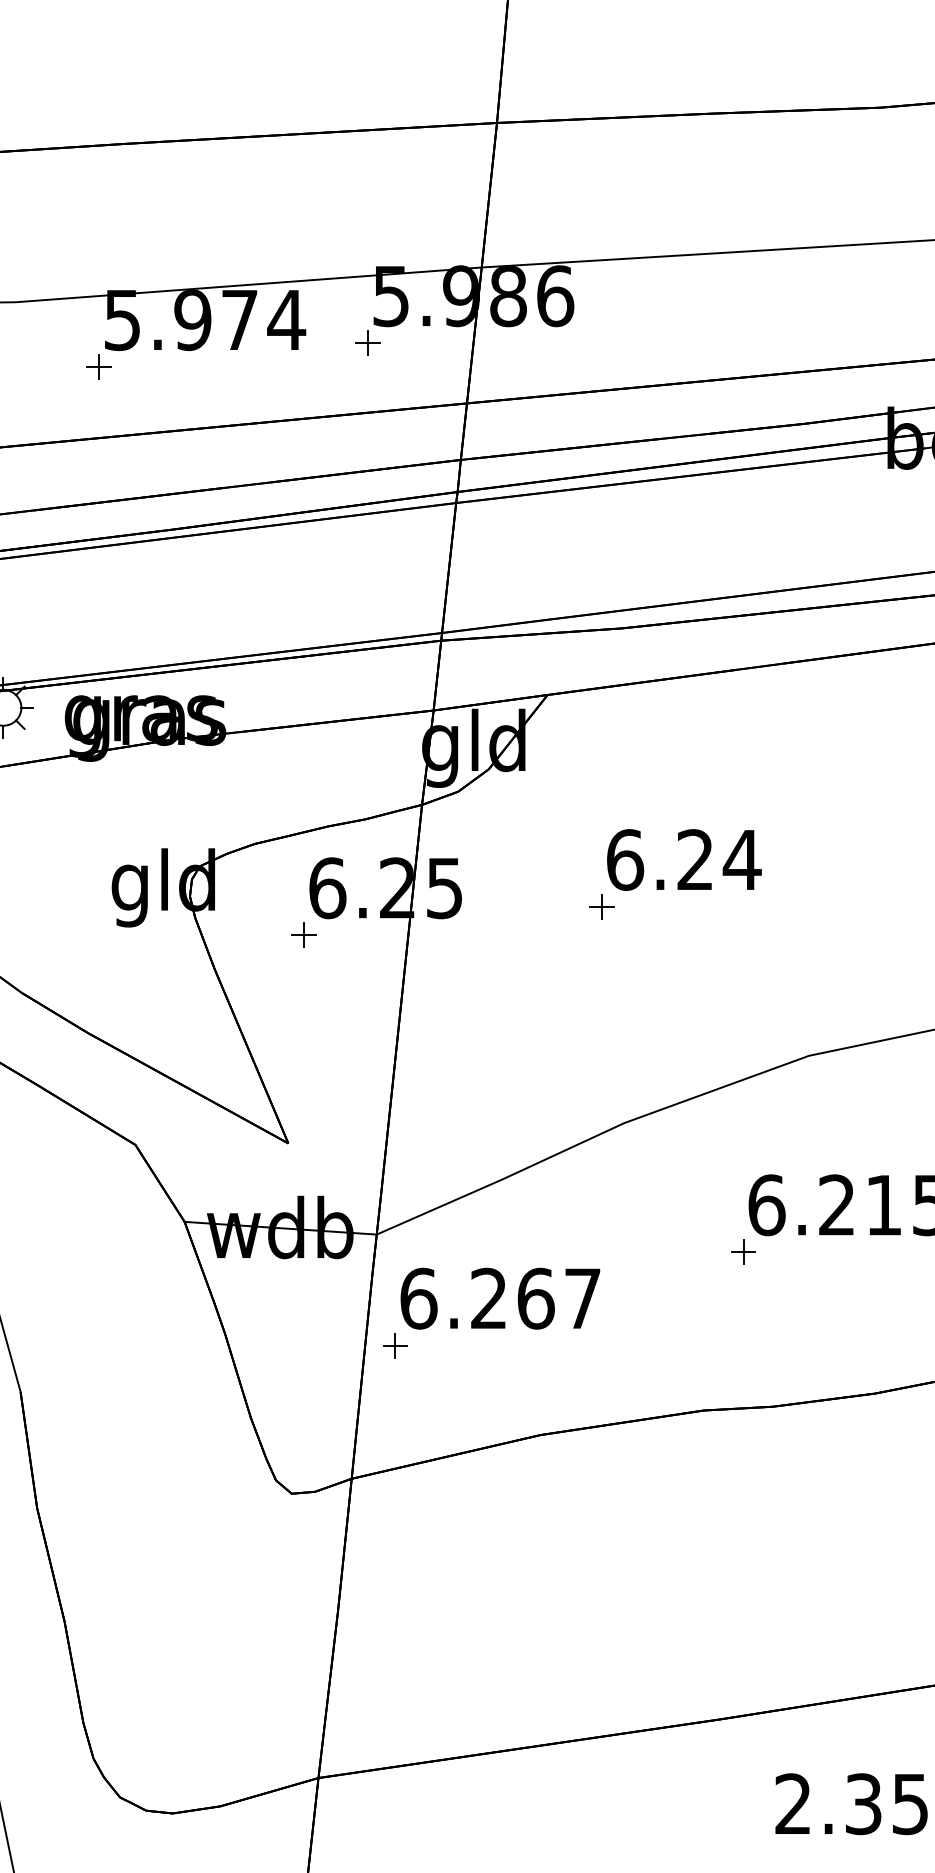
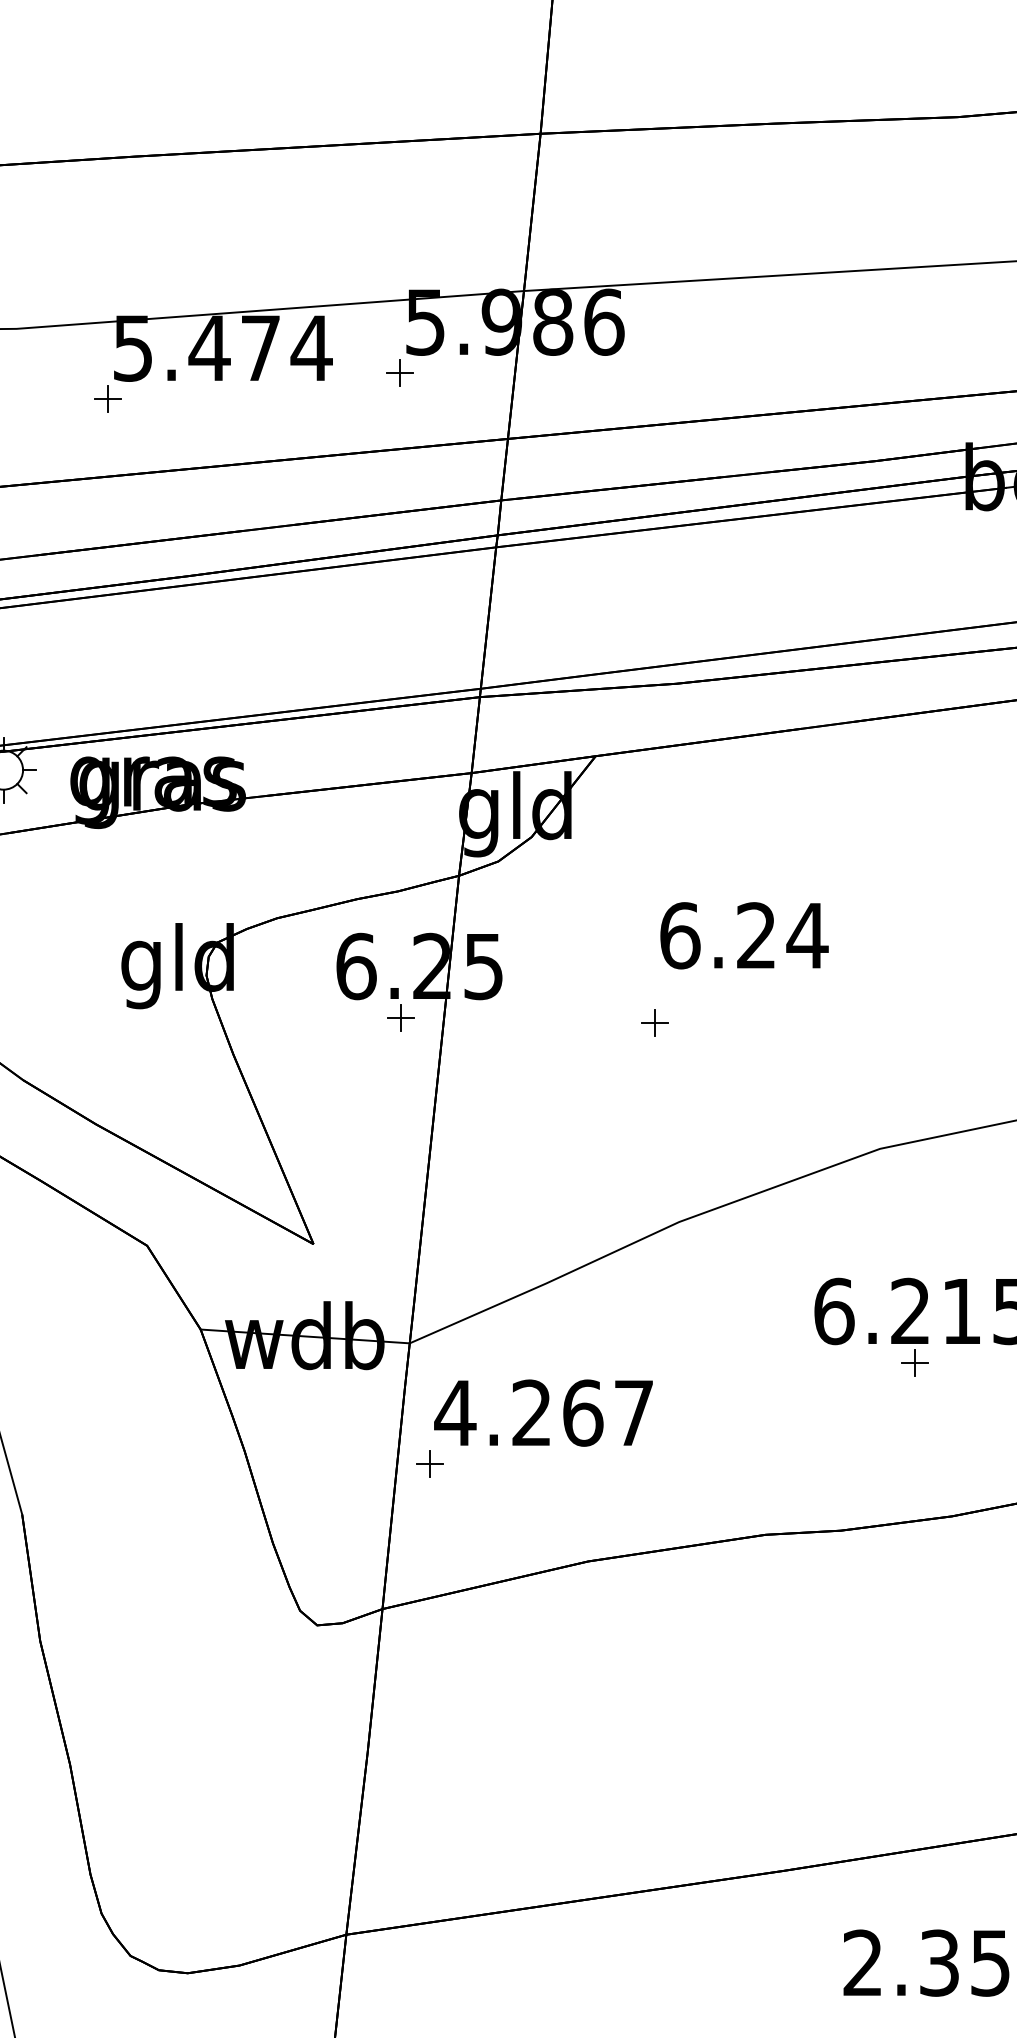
text: (192, 320) -> (209, 348), 5.974 -> 5.474
part: (601, 906) -> (654, 1022), moved
part: (303, 935) -> (400, 1017), moved
part: (743, 1252) -> (914, 1362), moved
text: (418, 1298) -> (455, 1412), 6.267 -> 4.267

